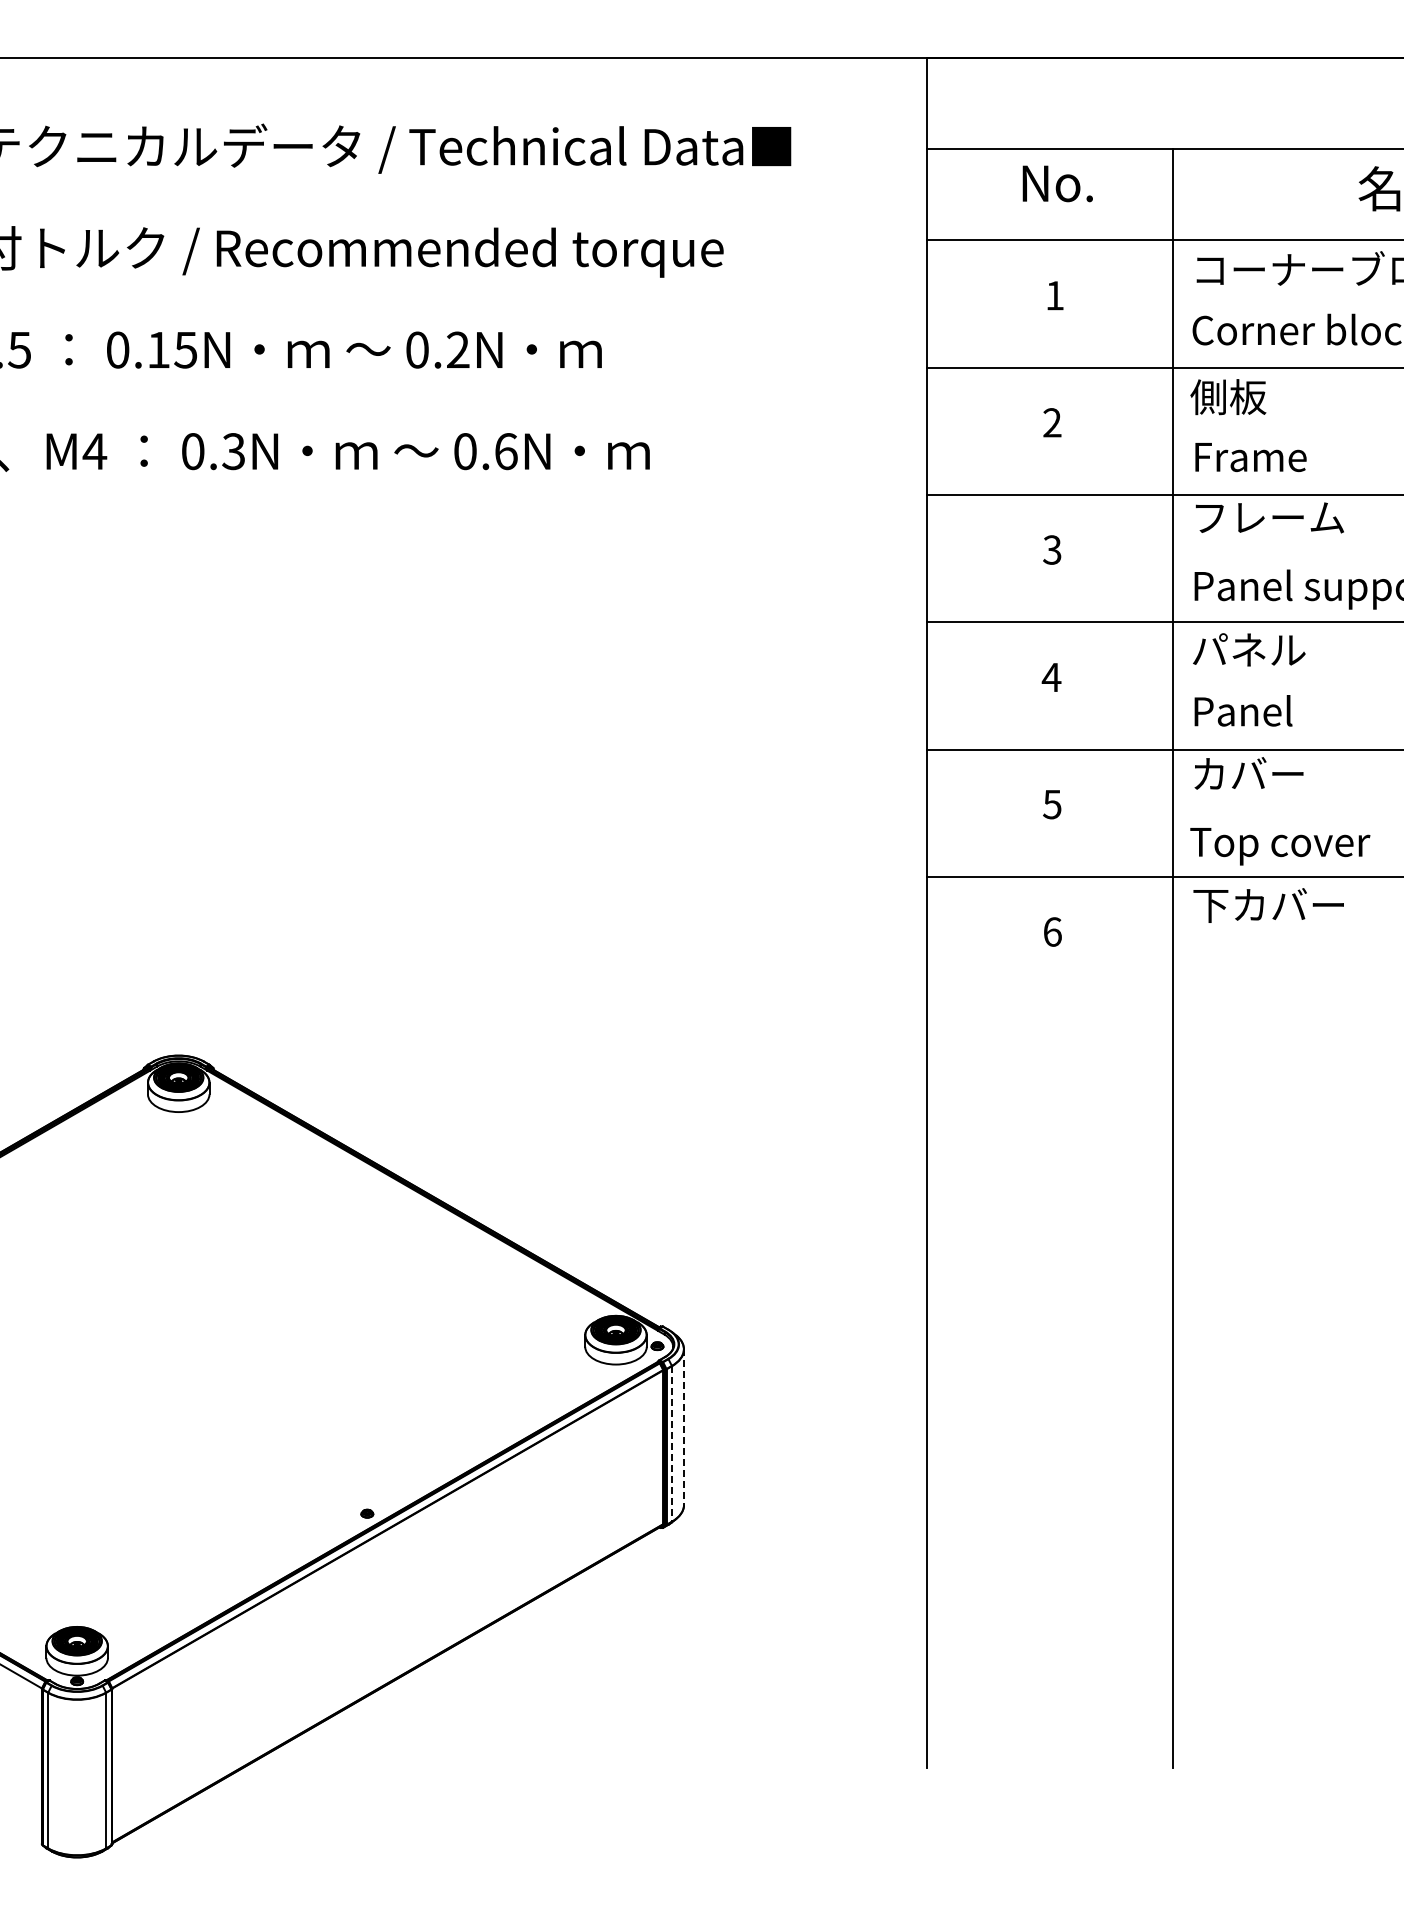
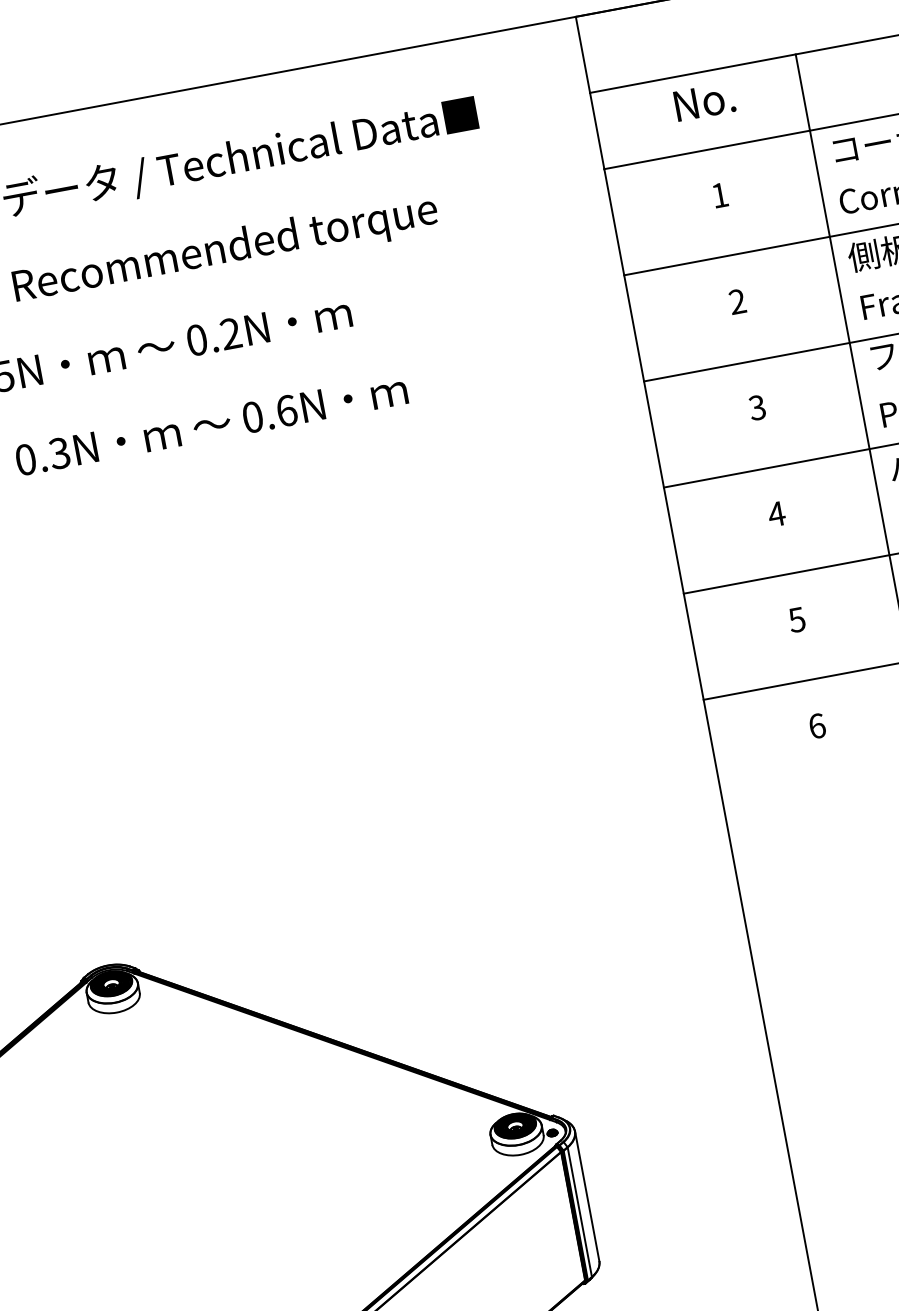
line: (684, 1427) -> (587, 1196), dashed -> solid
line: (672, 1443) -> (580, 1211), dashed -> solid

